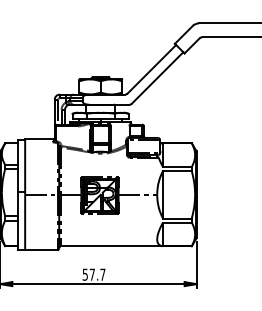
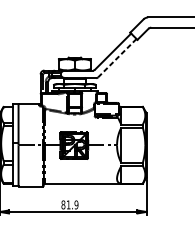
line: (157, 77) -> (117, 57), solid -> dashed
text: (93, 274) -> (69, 204), 57.7 -> 81.9

